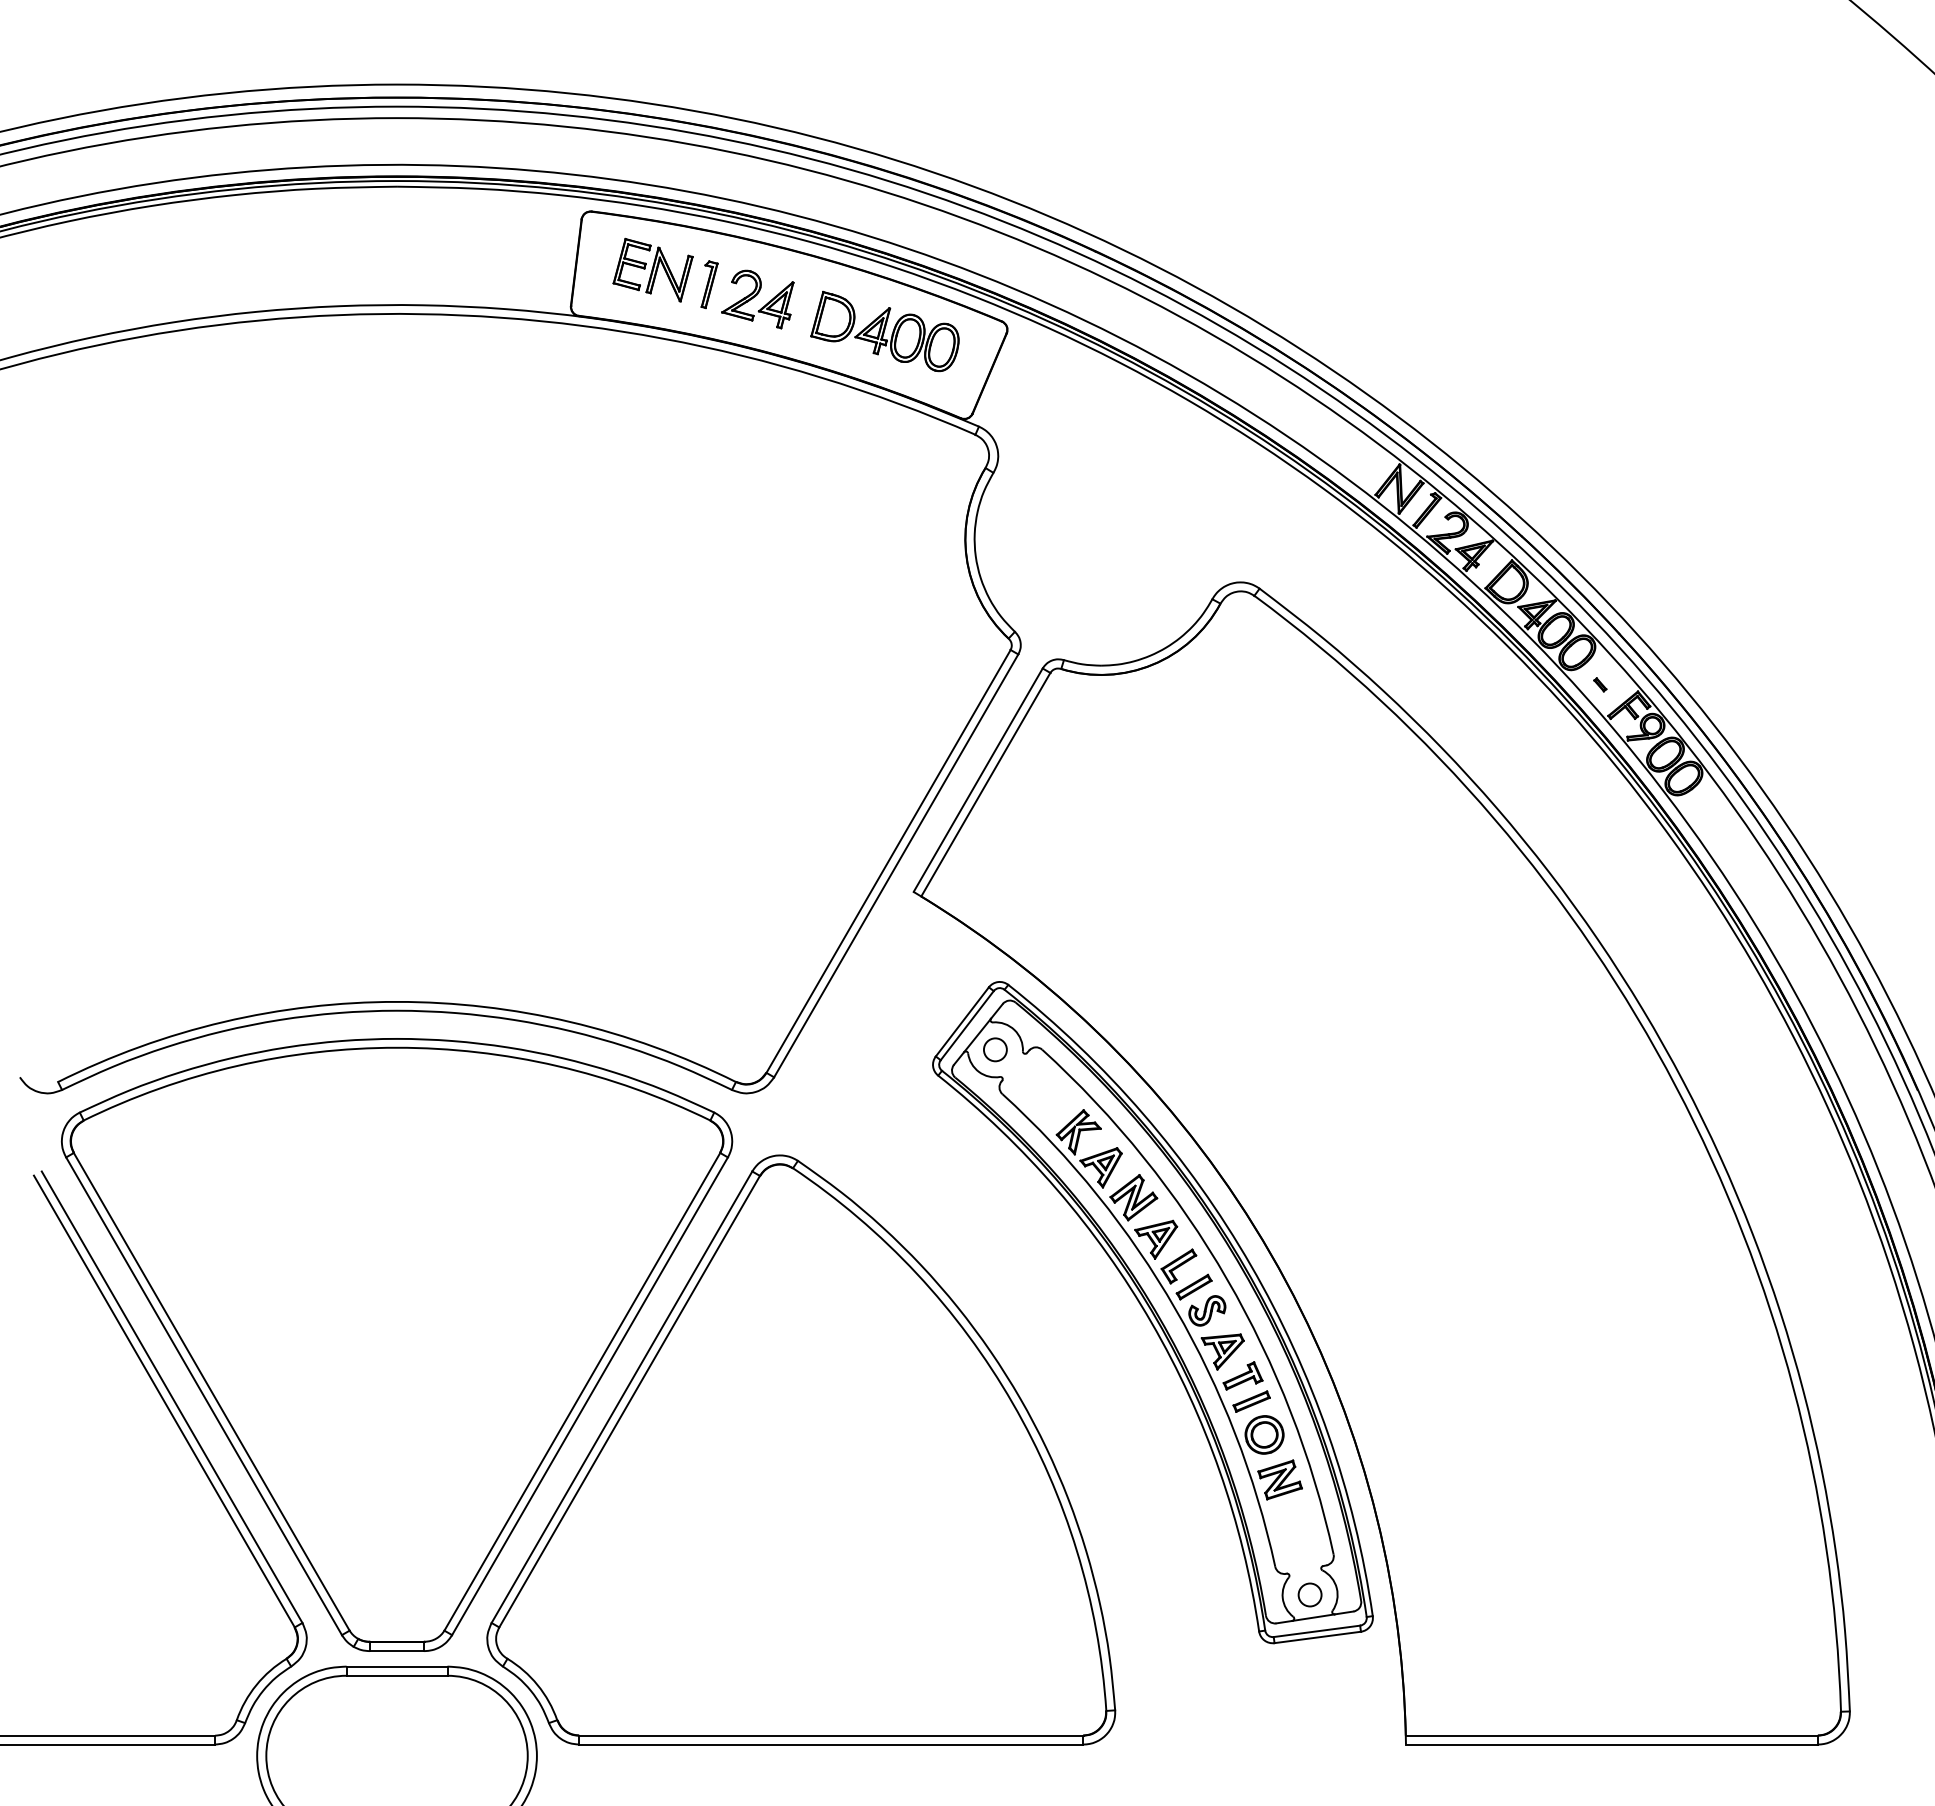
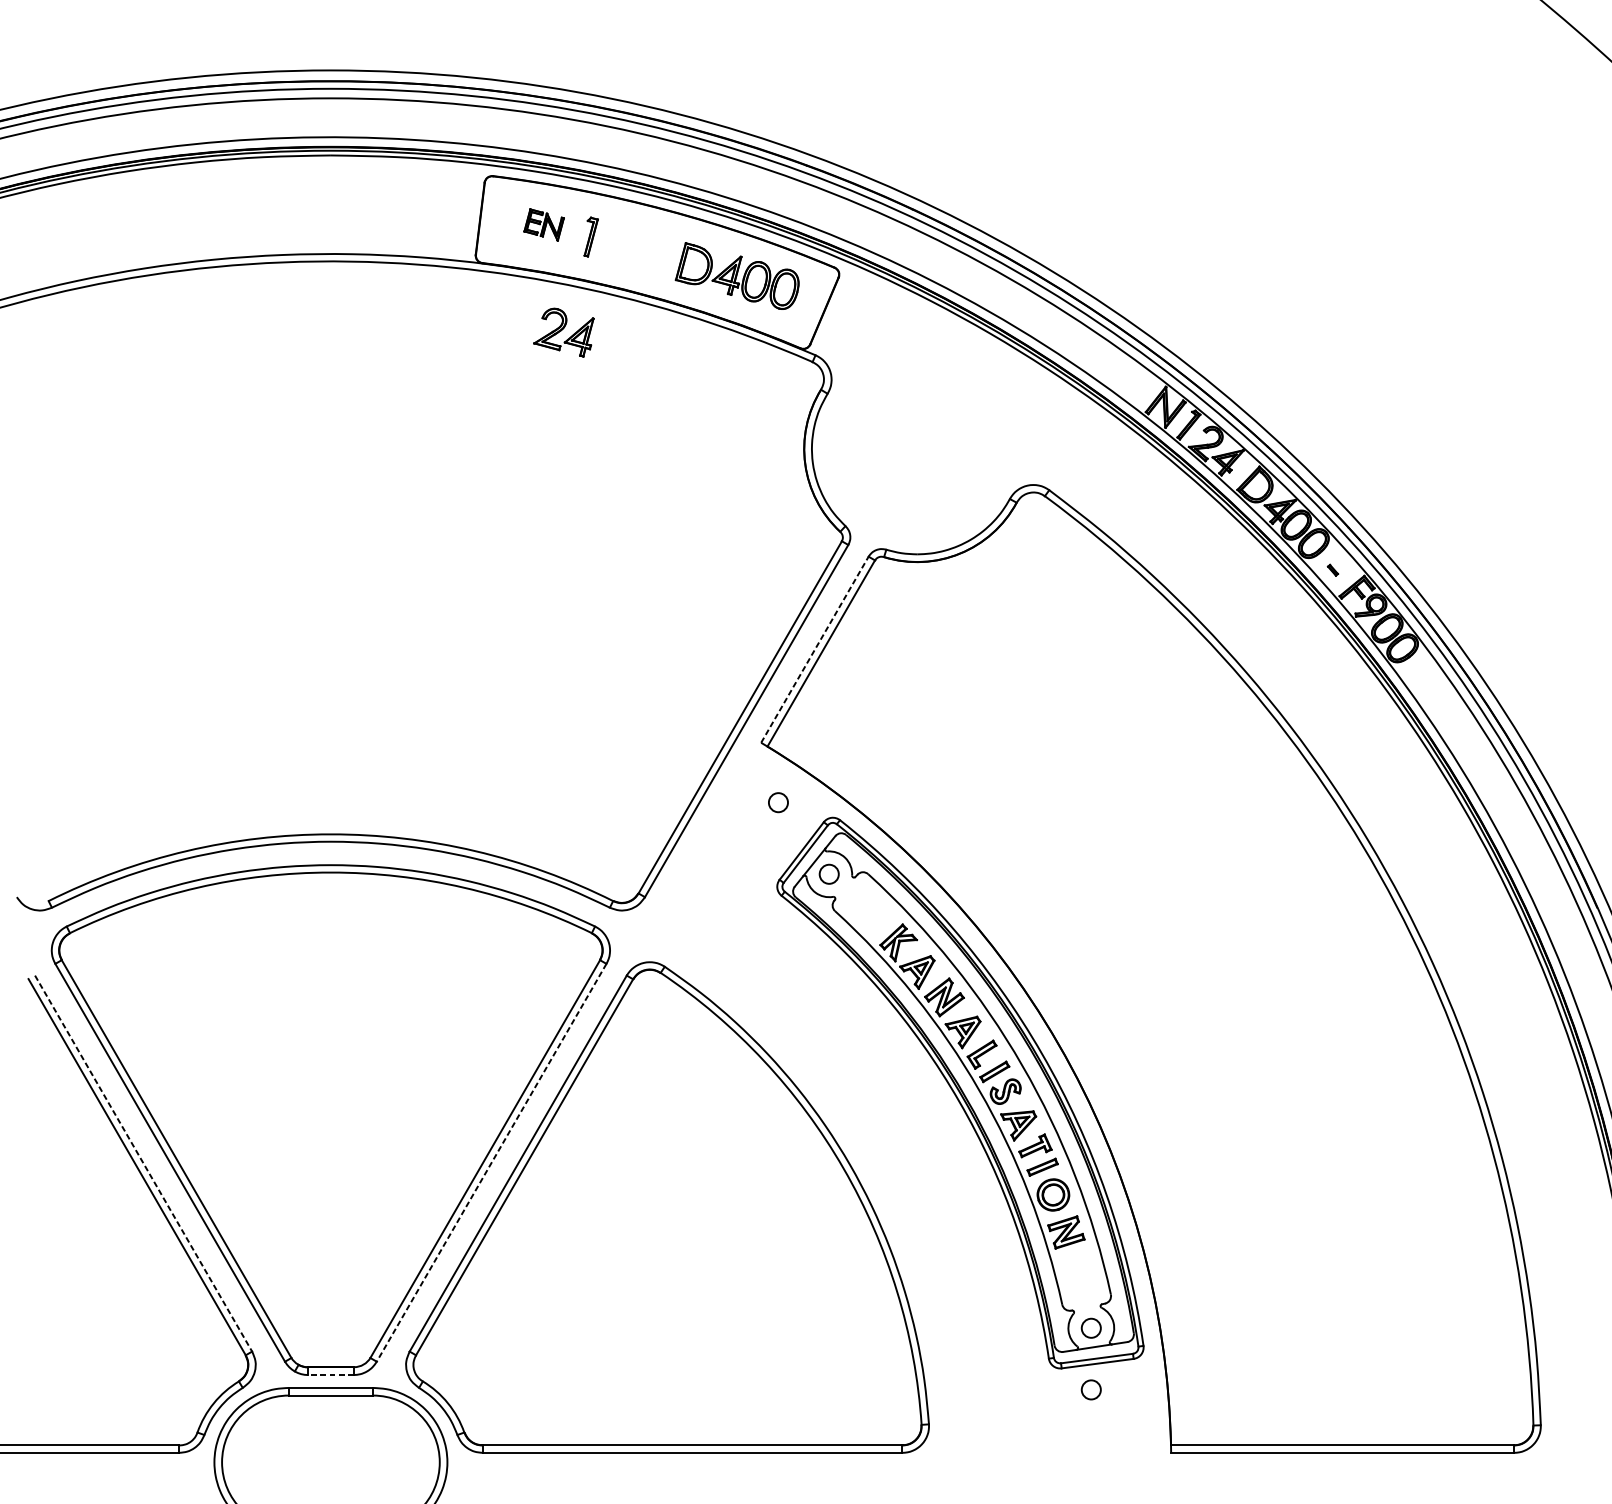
part: (652, 269) -> (543, 224), size x0.6
part: (757, 299) -> (563, 332), moved
line: (978, 779) -> (815, 649), solid -> dashed
circle: (934, 963) -> (778, 802), added
line: (590, 1396) -> (492, 1162), solid -> dashed
line: (172, 1397) -> (143, 1163), solid -> dashed
line: (396, 1651) -> (330, 1375), solid -> dashed
circle: (1309, 1668) -> (1090, 1389), added

